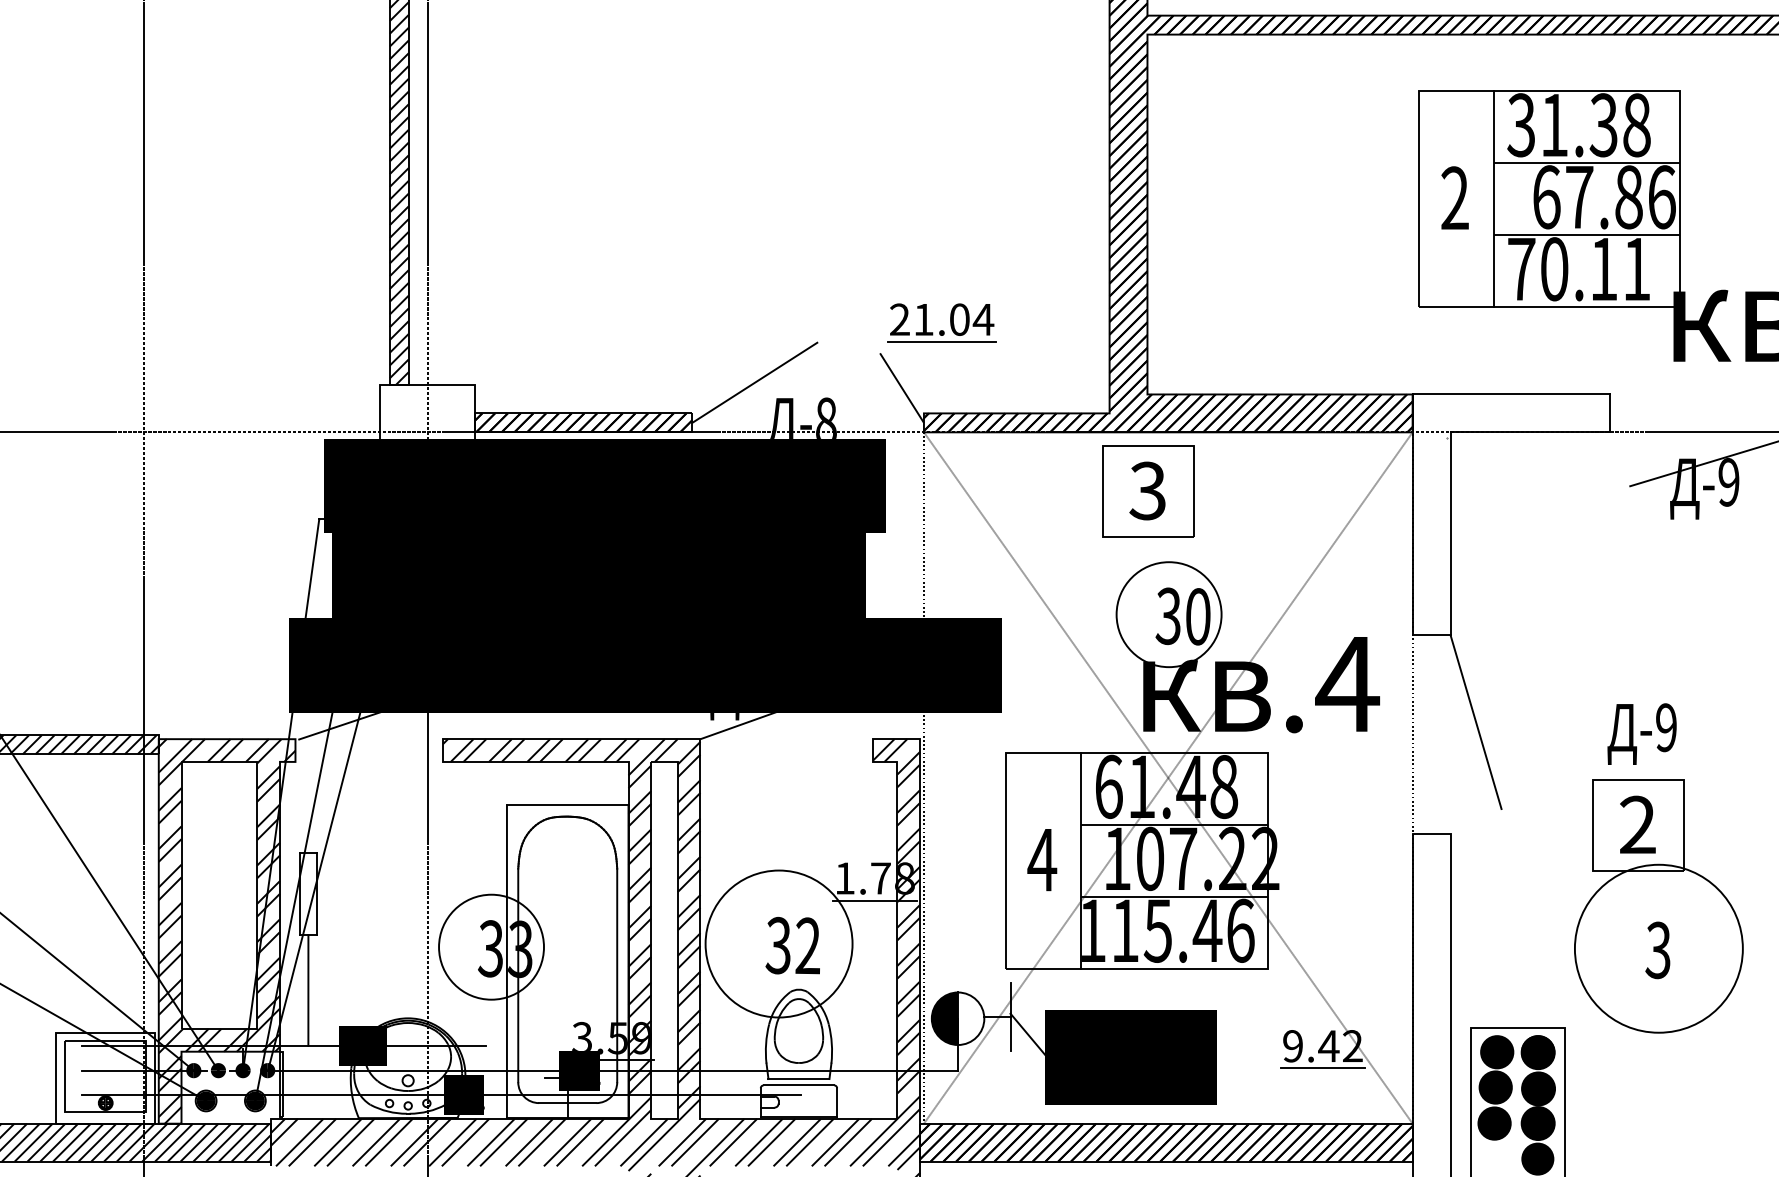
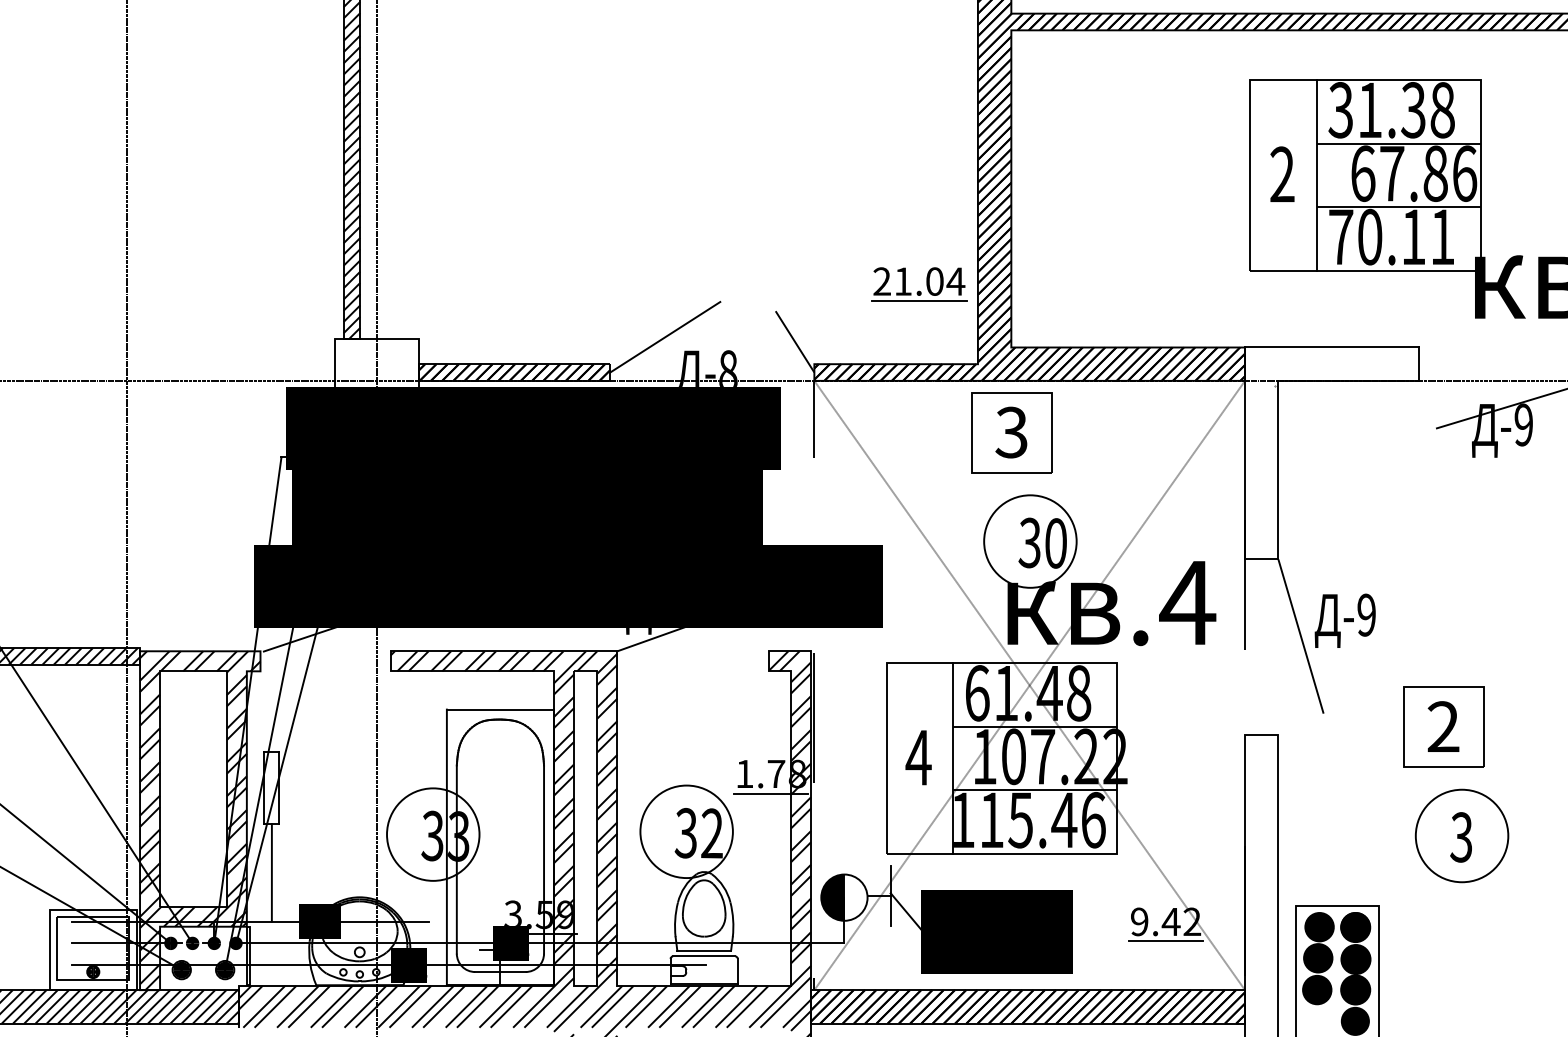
part: (942, 322) -> (919, 284), moved
text: (1641, 733) -> (1344, 620), moved
circle: (778, 943) -> (686, 831), size x0.71
circle: (1658, 948) -> (1461, 835), size x0.62

